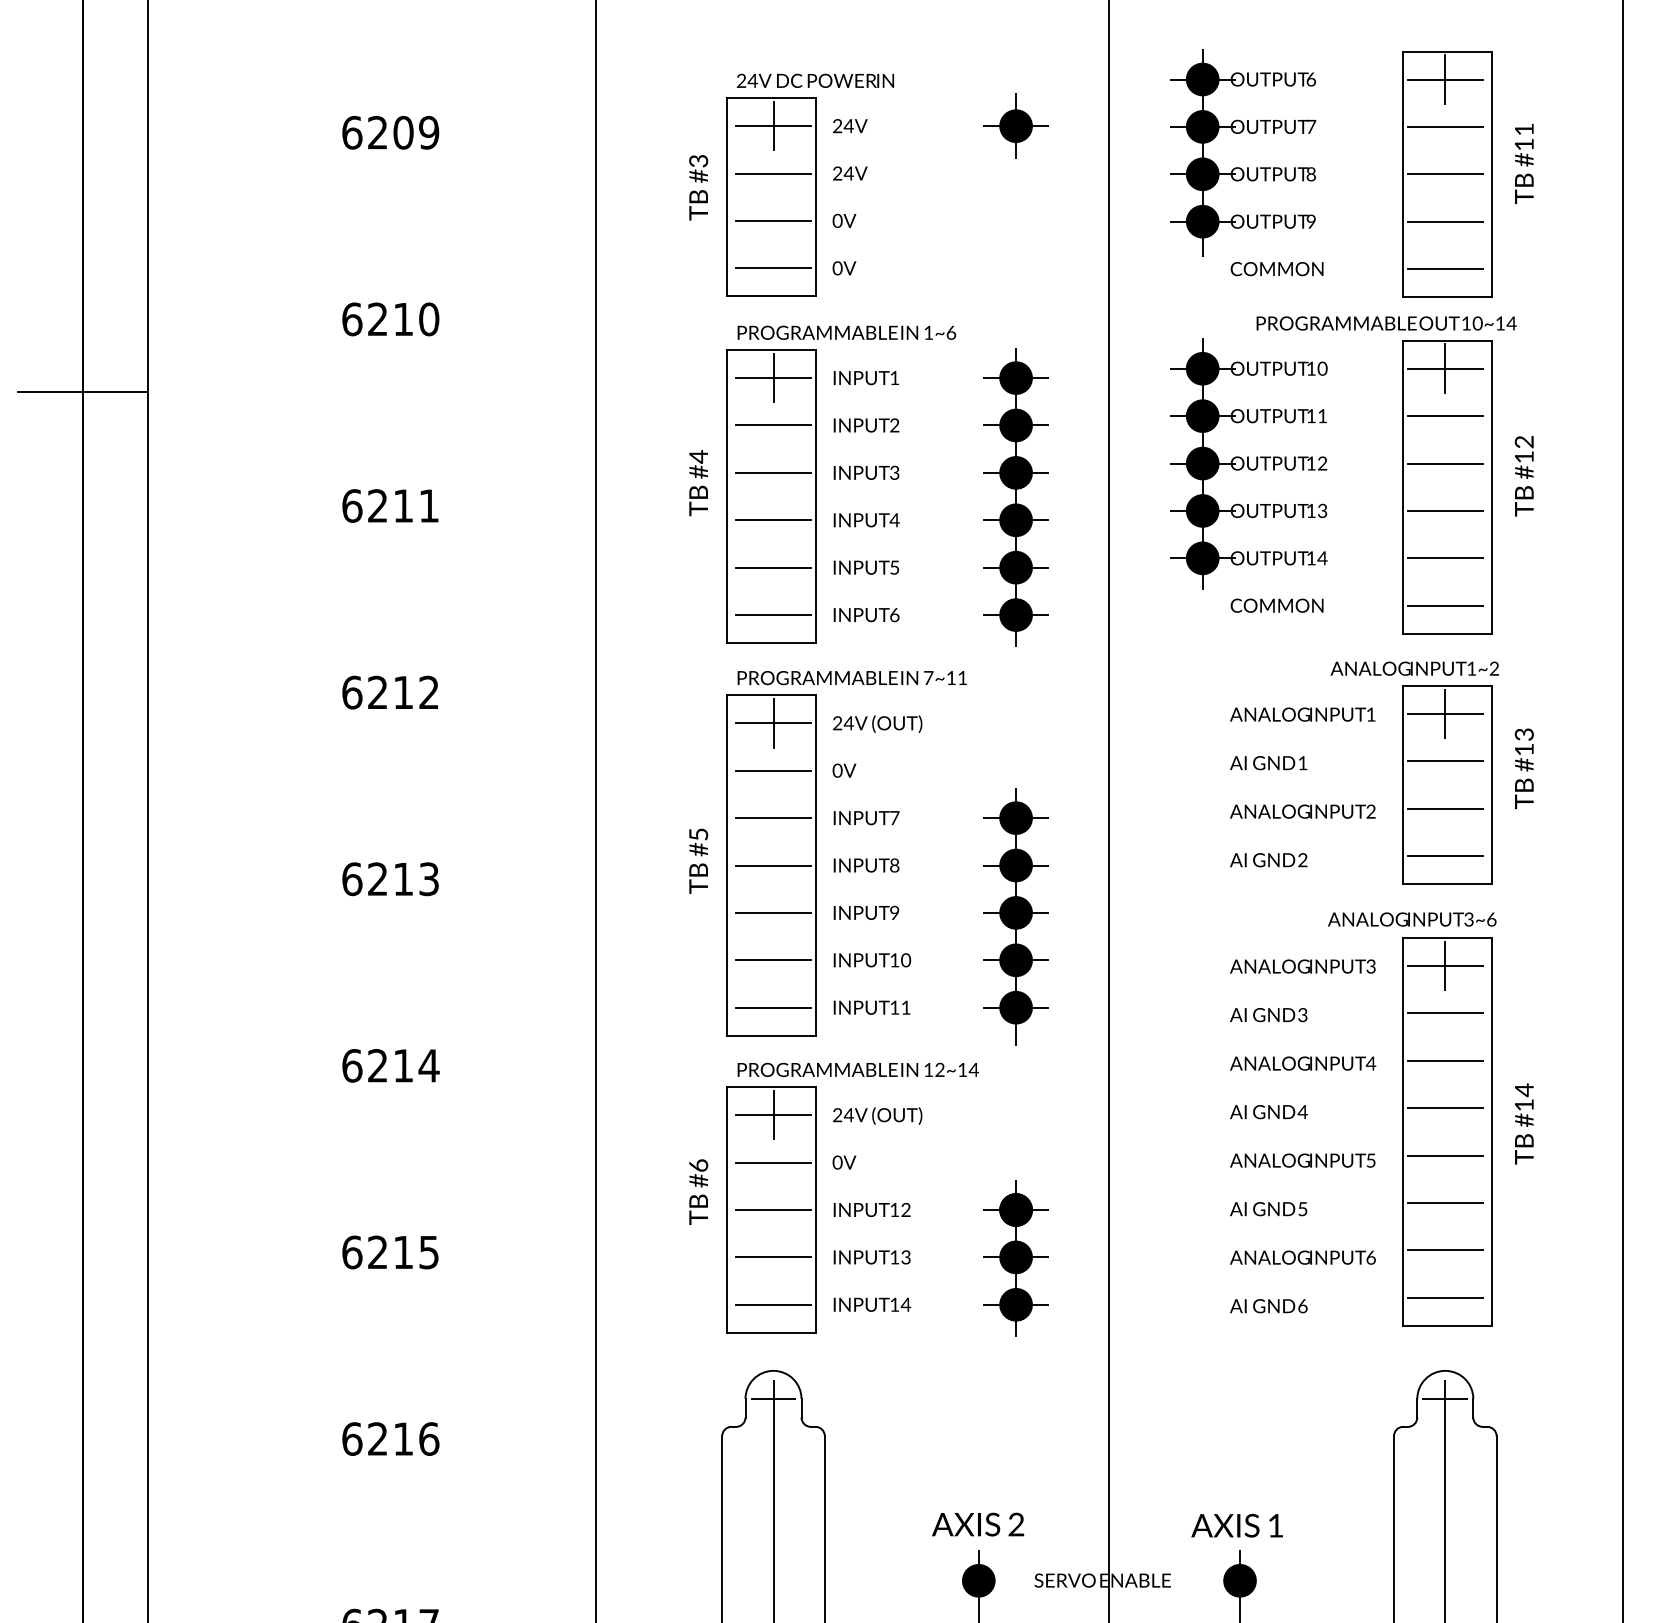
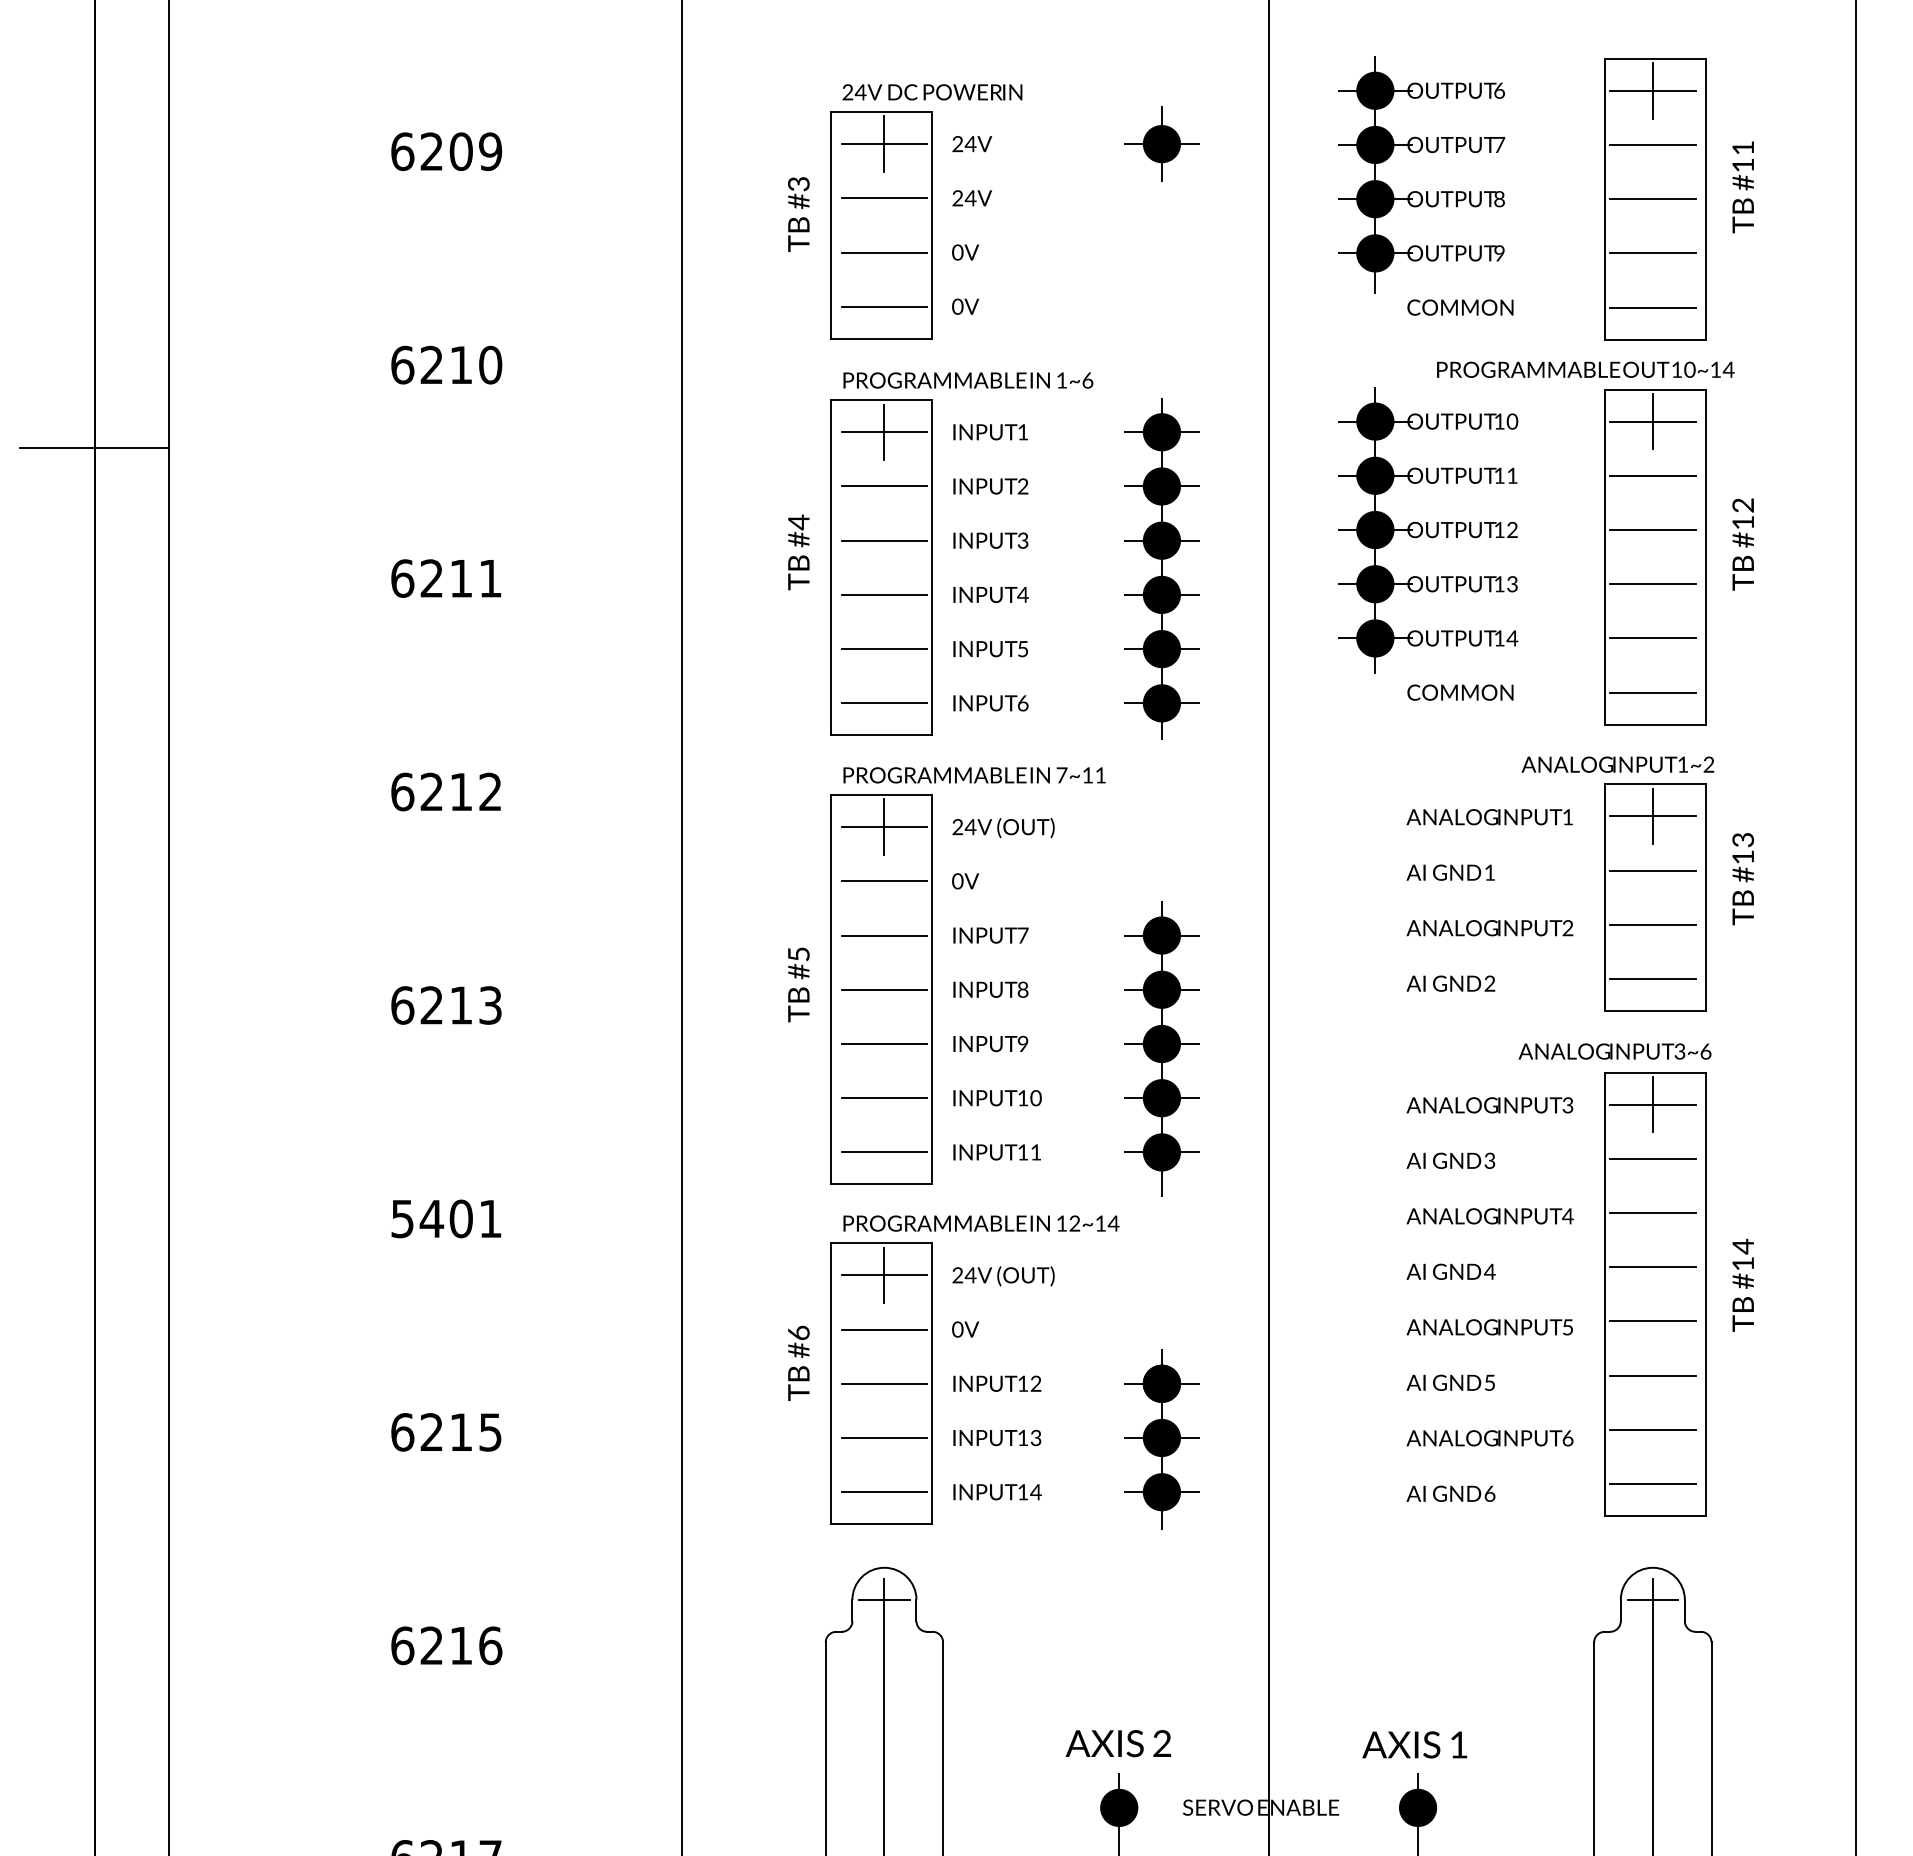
text: (390, 1065) -> (446, 1218), 6214 -> 5401

